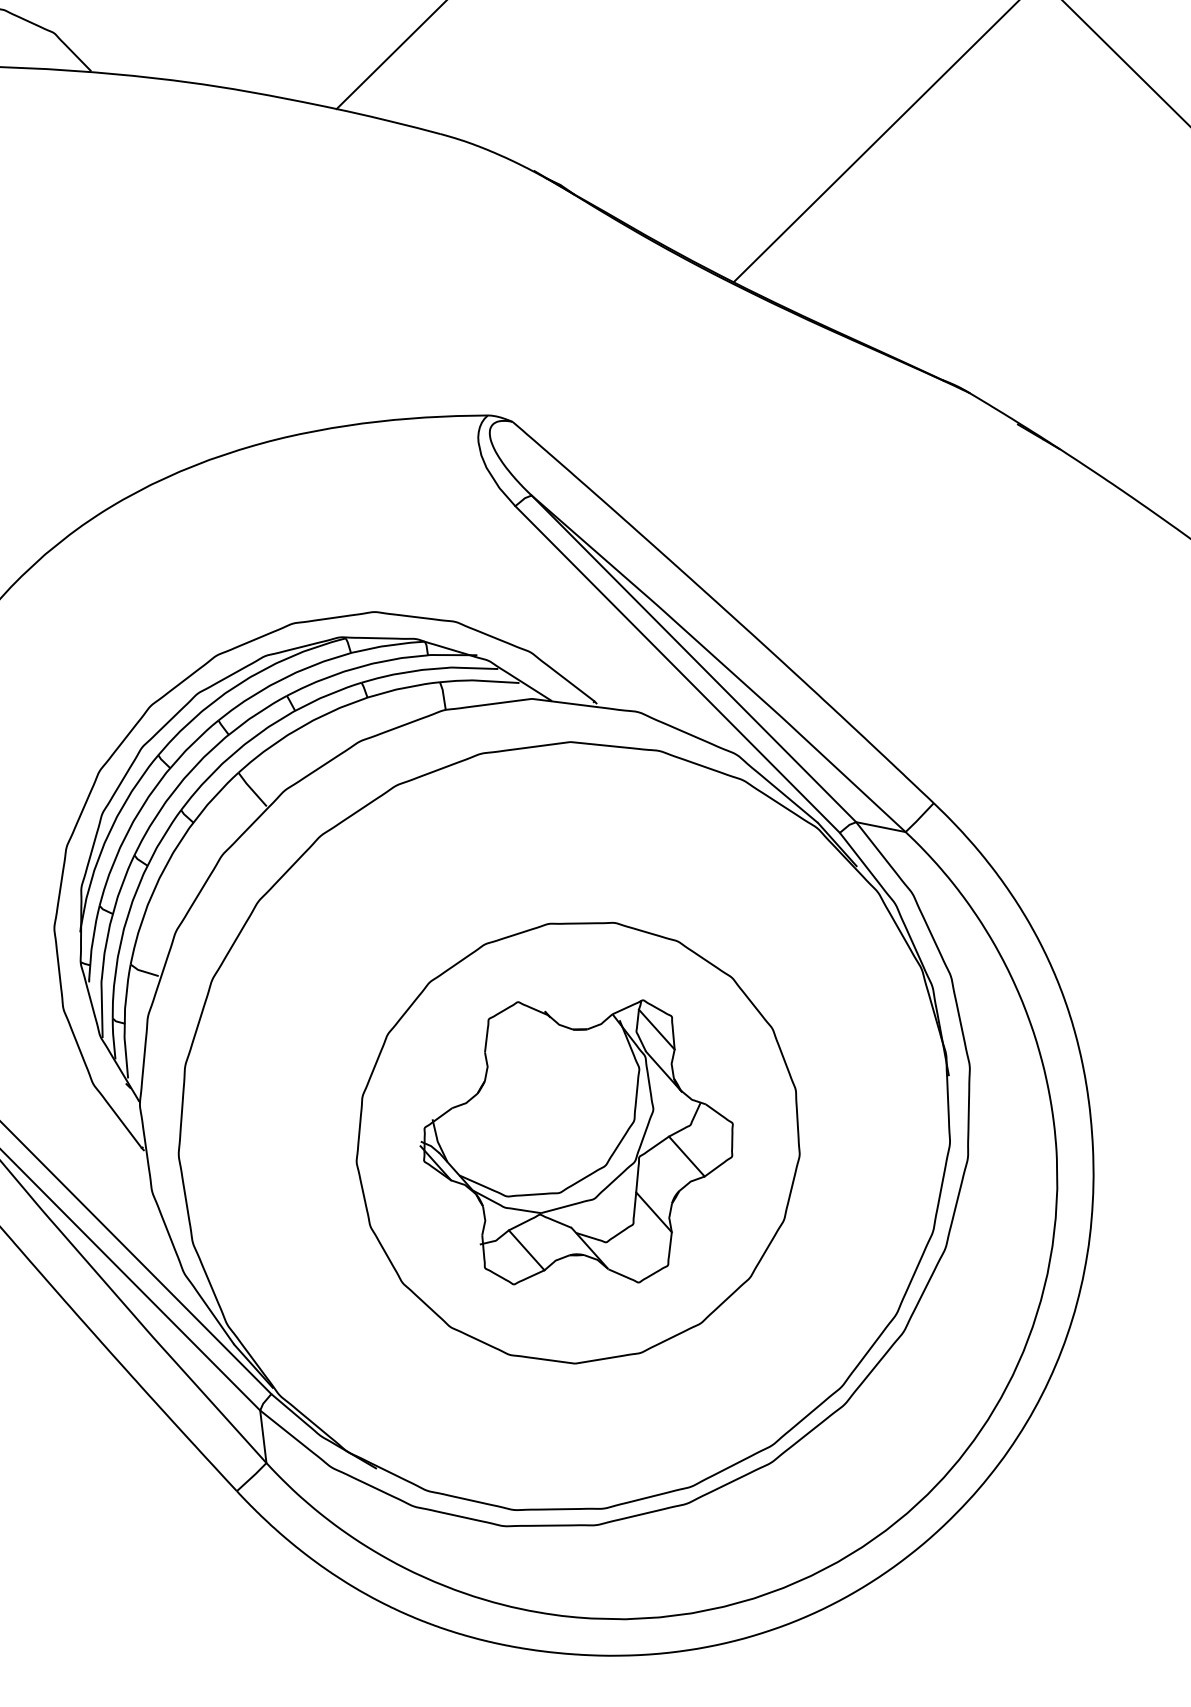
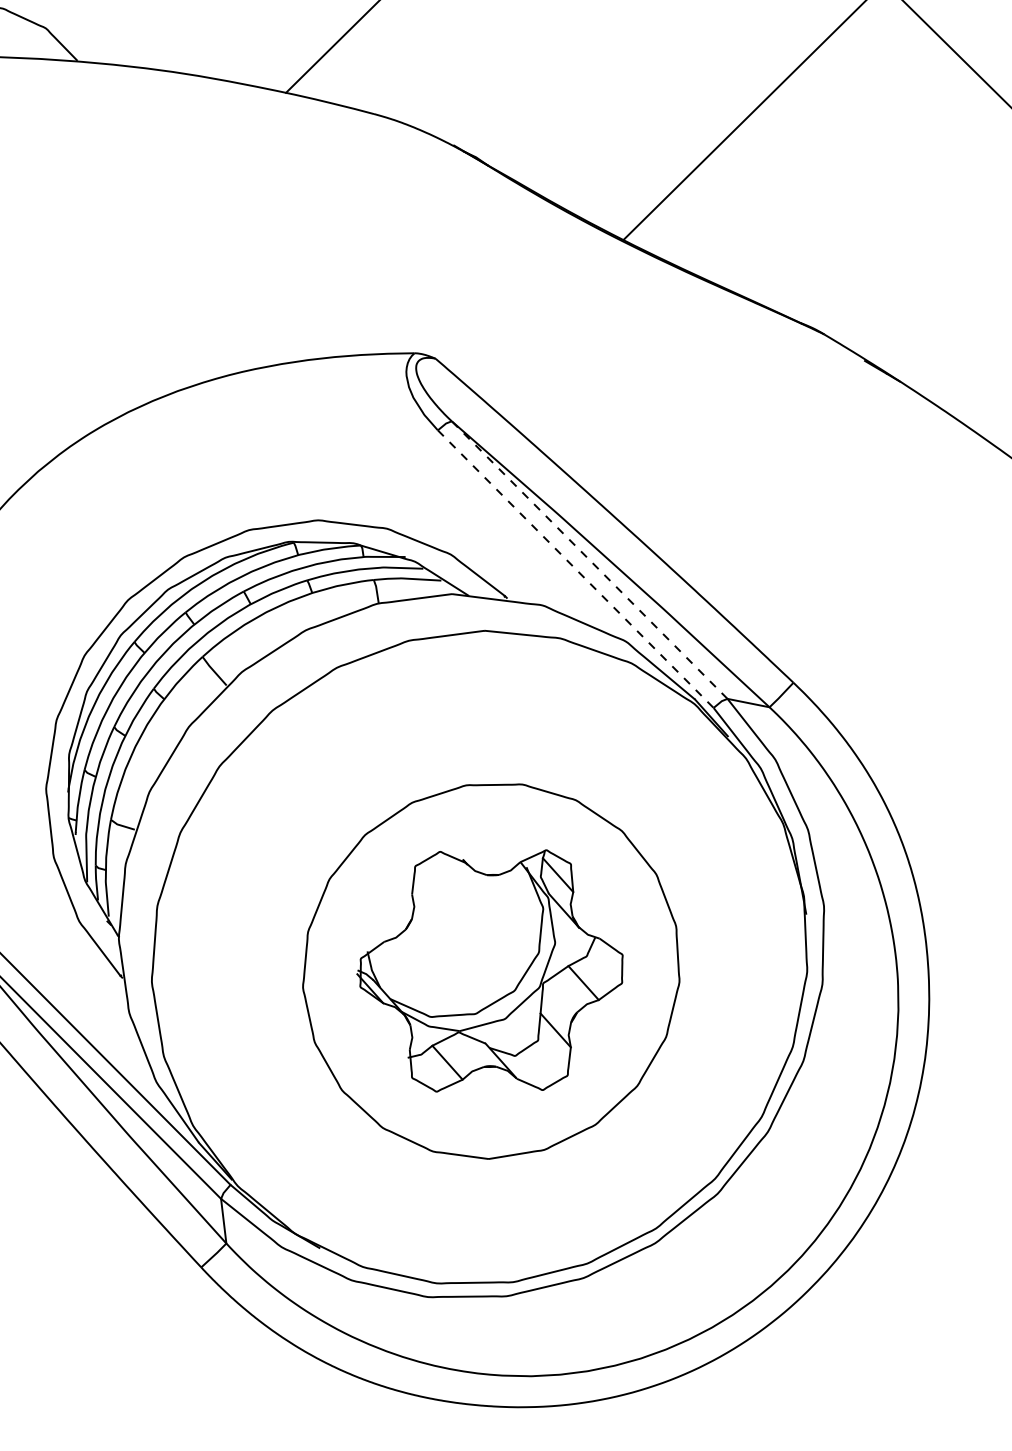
line: (693, 658) -> (589, 559), solid -> dashed
line: (677, 669) -> (575, 569), solid -> dashed

